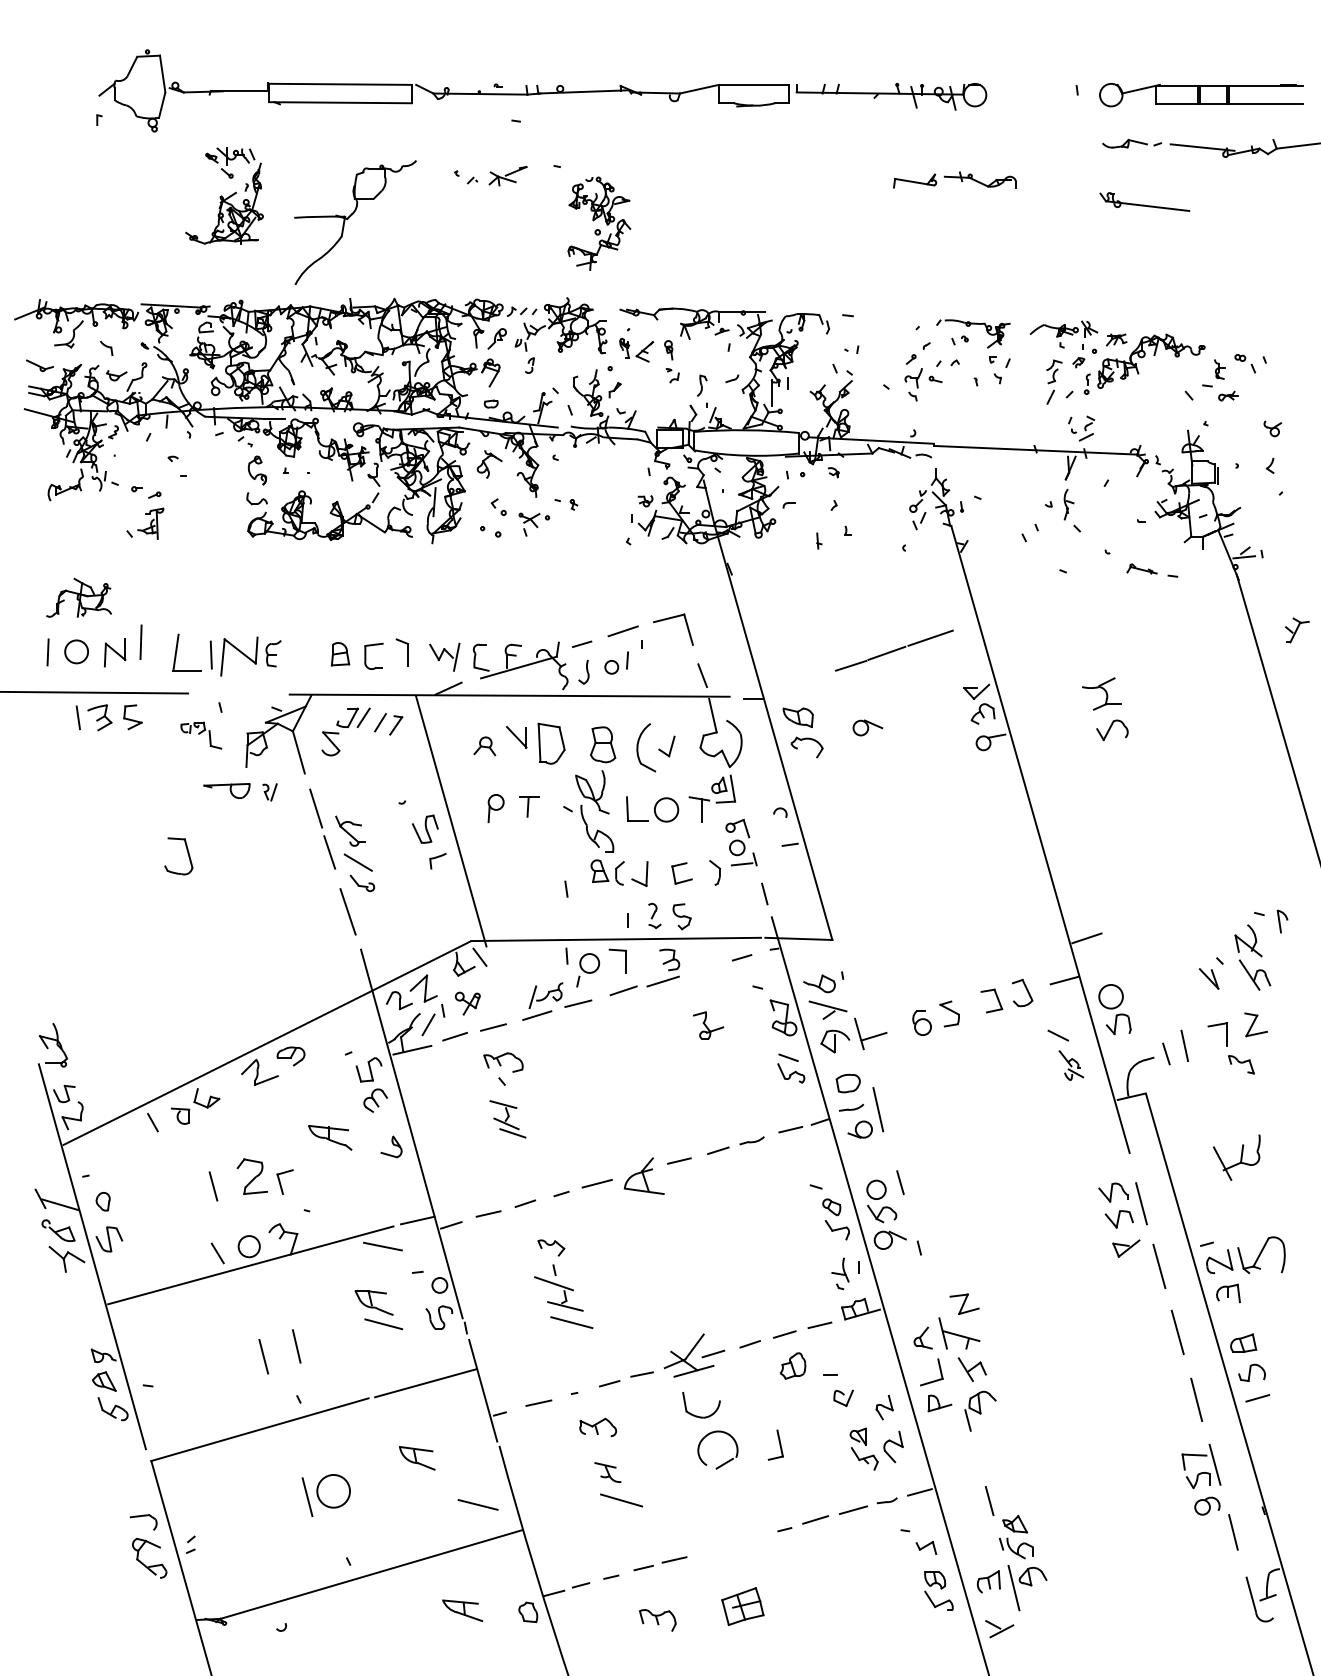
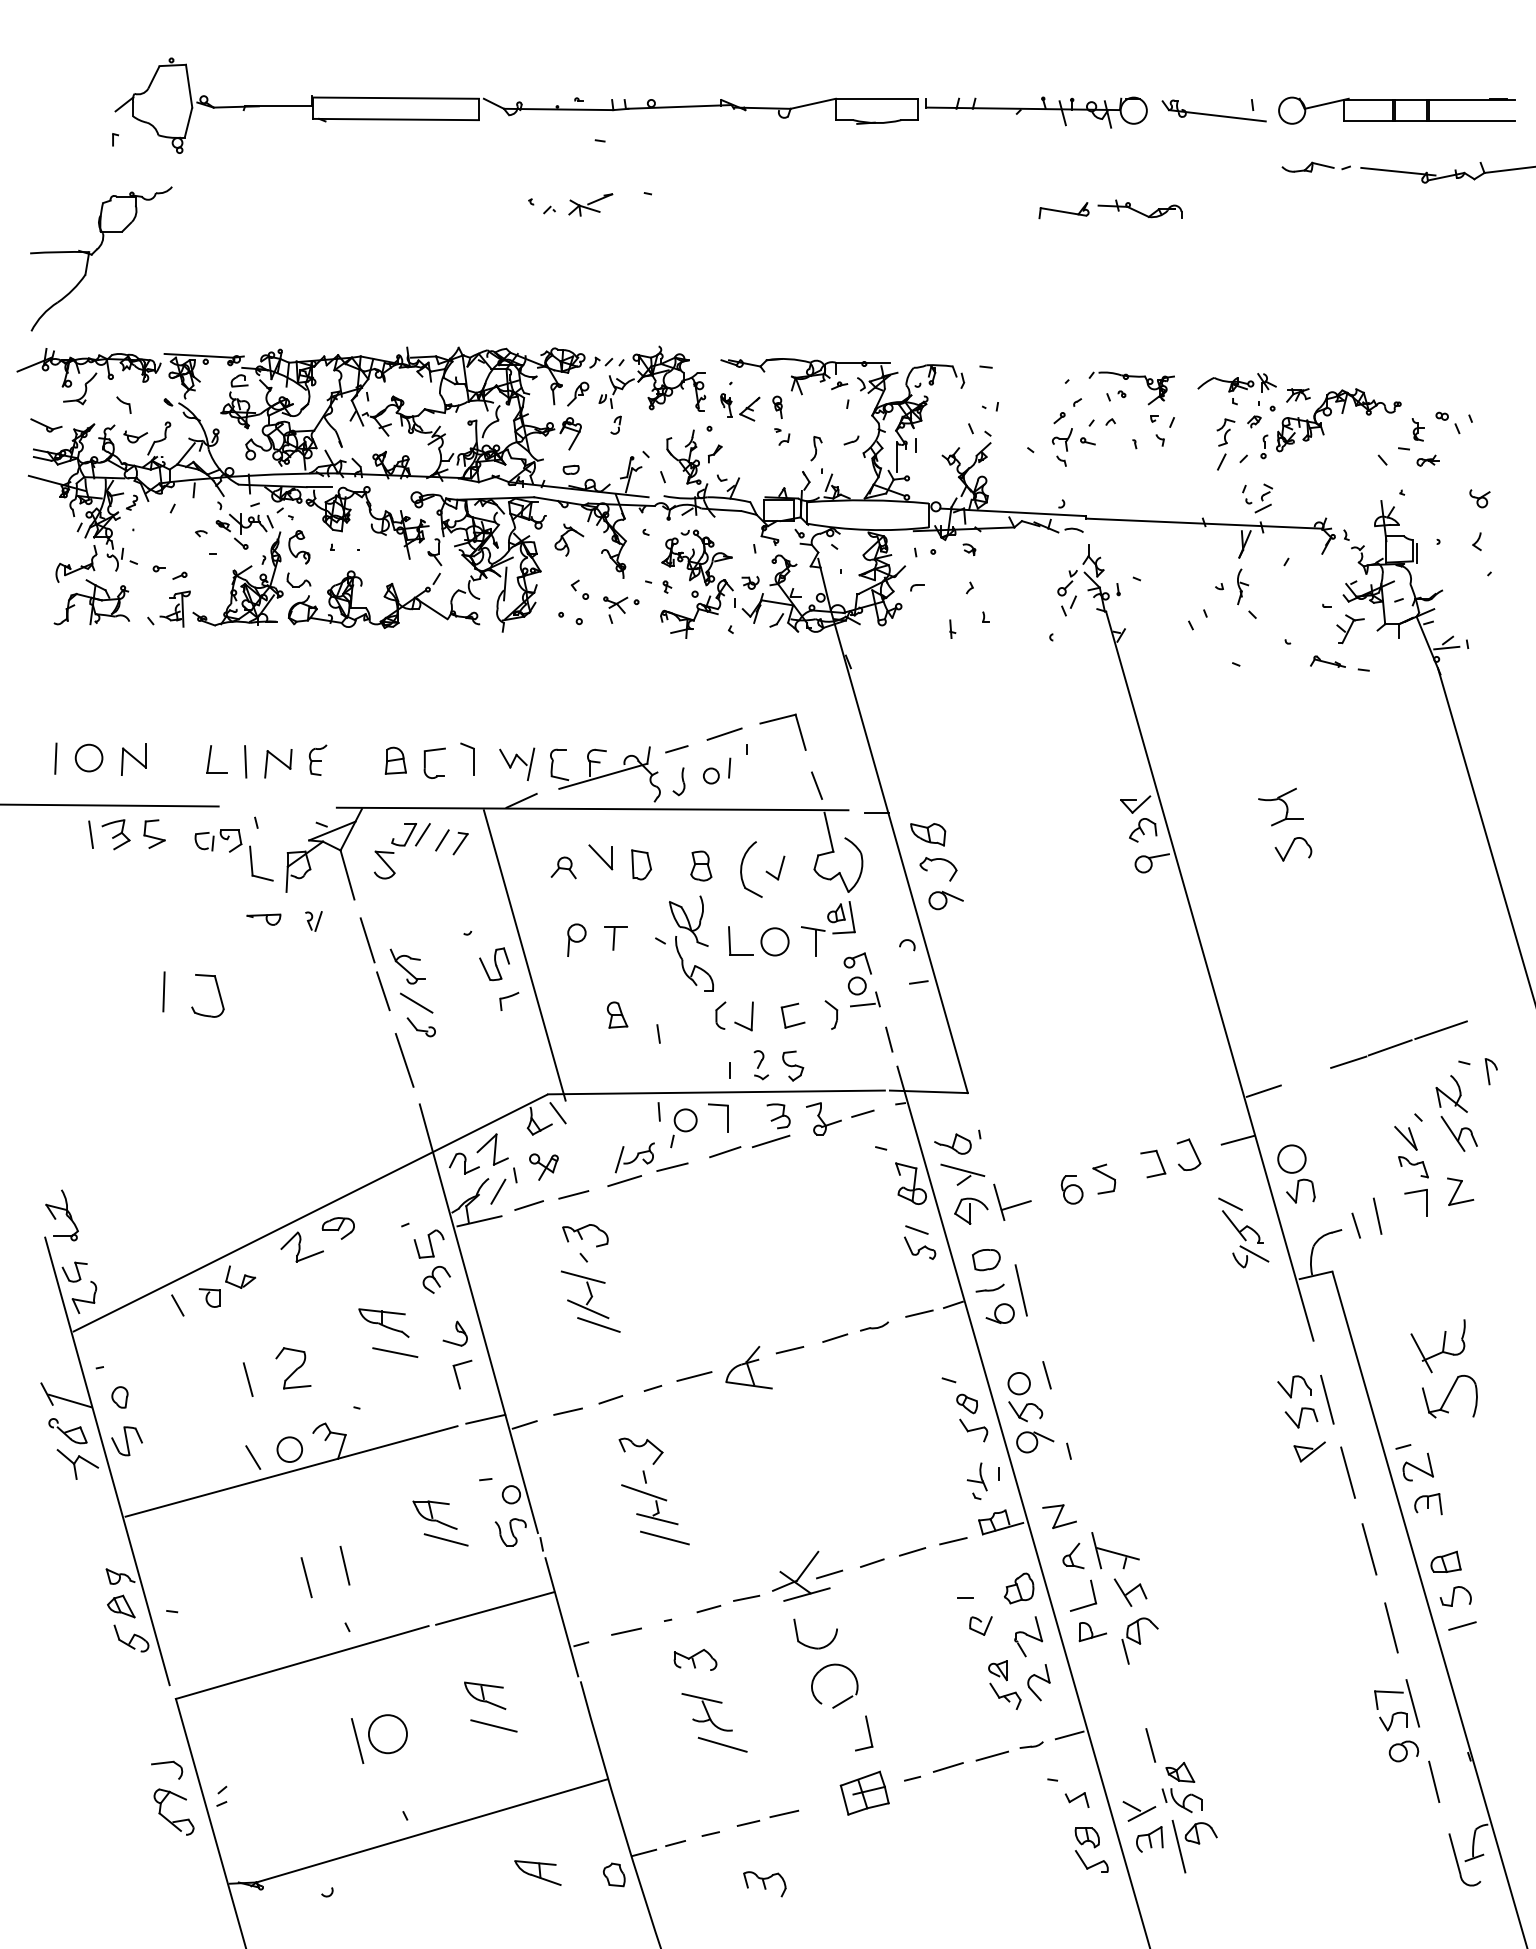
part: (224, 195) -> (237, 569), moved
part: (1144, 201) -> (1213, 110), moved
part: (350, 217) -> (95, 252), moved
part: (599, 223) -> (696, 583), moved
part: (78, 598) -> (91, 602), moved
part: (1297, 630) -> (1350, 629), moved
line: (140, 641) -> (163, 991), moved
line: (893, 650) -> (1398, 1044), moved
part: (186, 653) -> (216, 759), size x0.62
part: (239, 656) -> (278, 763), size x0.62
part: (867, 727) -> (945, 900), moved
part: (200, 735) -> (233, 855), size x1.67
part: (551, 743) -> (641, 864), size x0.62
part: (603, 744) -> (701, 865), size x0.71
part: (226, 790) -> (263, 919), size x0.62
part: (599, 870) -> (617, 1014), moved
part: (708, 1025) -> (823, 1118), moved
part: (1071, 1065) -> (1245, 1239), size x1.67
part: (1241, 1065) -> (1413, 1167), moved
part: (507, 1119) -> (590, 1301), size x1.43
part: (285, 1182) -> (462, 1374), moved
line: (383, 1246) -> (395, 1352), moved
part: (550, 1247) -> (640, 1450), size x1.43
part: (1261, 1255) -> (1449, 1396), moved
part: (964, 1304) -> (1059, 1516), moved
part: (792, 1366) -> (1018, 1588), moved
part: (884, 1407) -> (1028, 1636), size x1.43
part: (776, 1445) -> (864, 1733), moved
part: (607, 1472) -> (706, 1712), size x1.67
line: (477, 1504) -> (493, 1725), moved
part: (742, 1605) -> (864, 1792), moved
part: (999, 1629) -> (1139, 1811), moved

